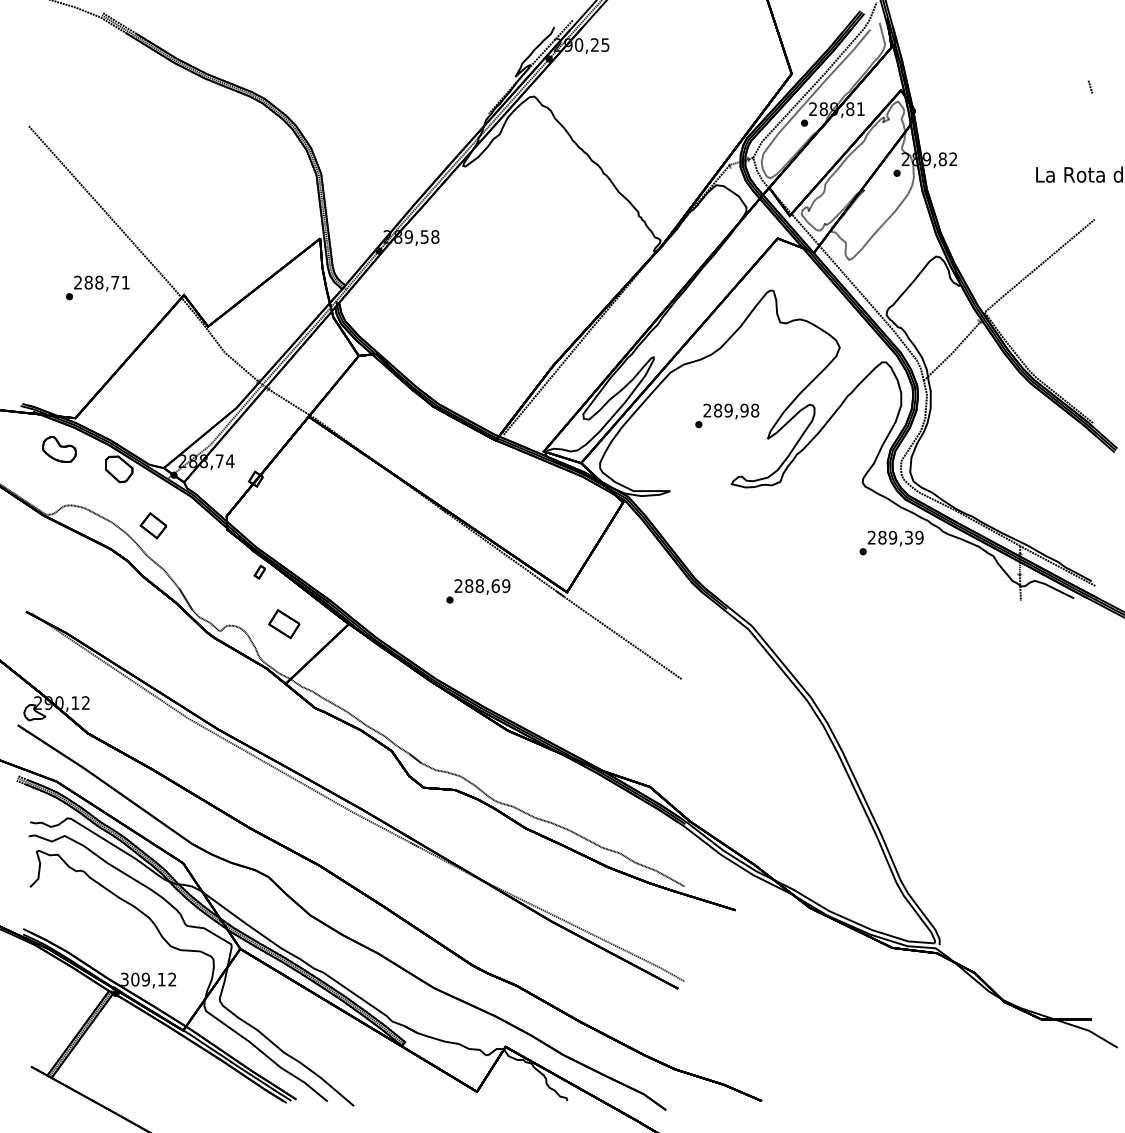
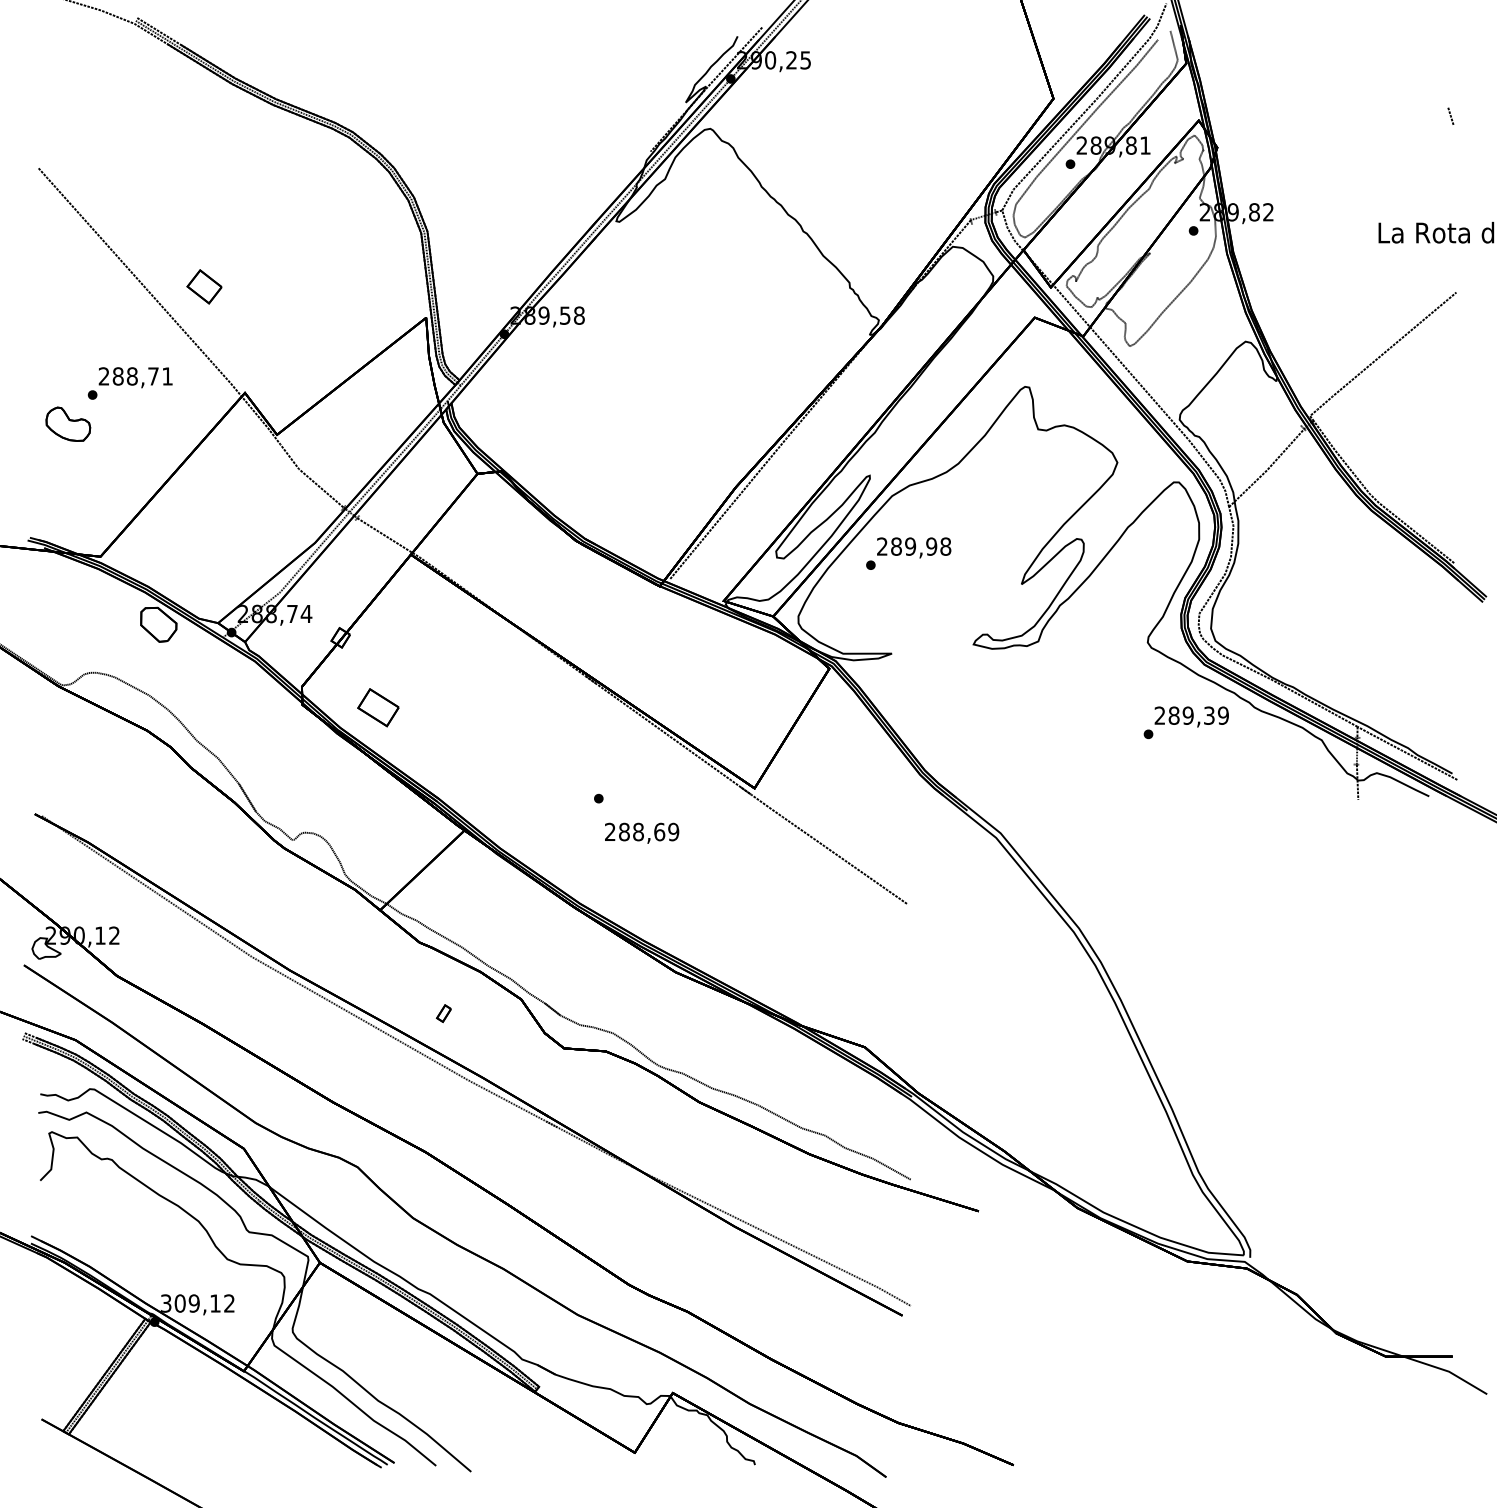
text: (727, 415) -> (908, 553), moved
part: (59, 448) -> (68, 423), moved
part: (153, 525) -> (204, 286), moved
part: (259, 572) -> (443, 1013), moved
text: (482, 586) -> (642, 832), moved
part: (284, 624) -> (378, 707), moved

